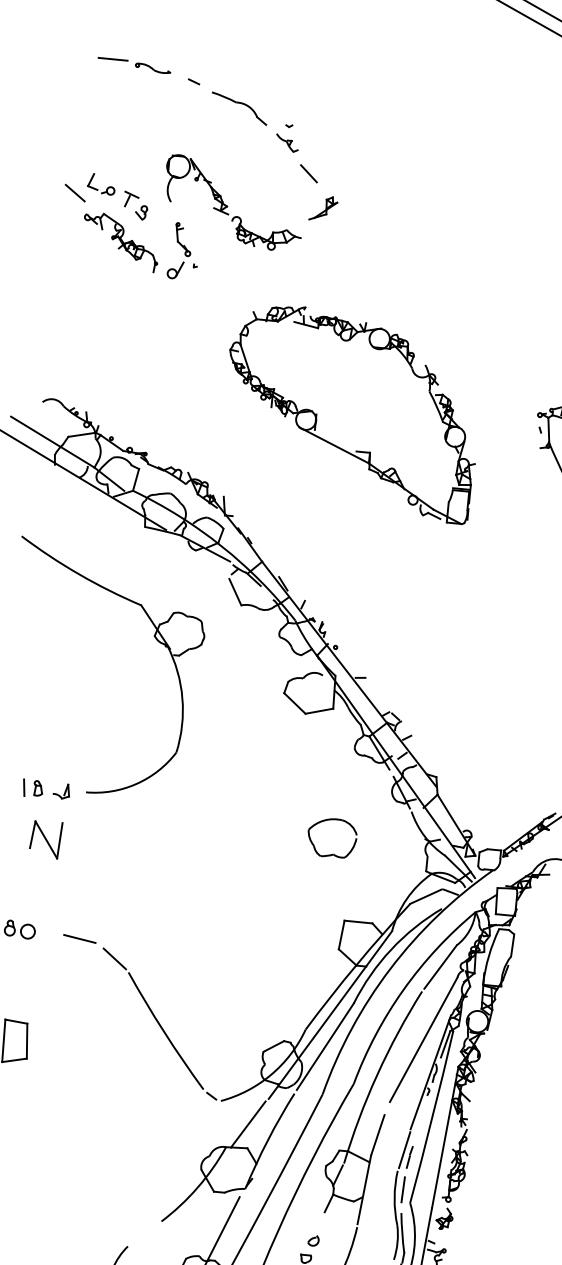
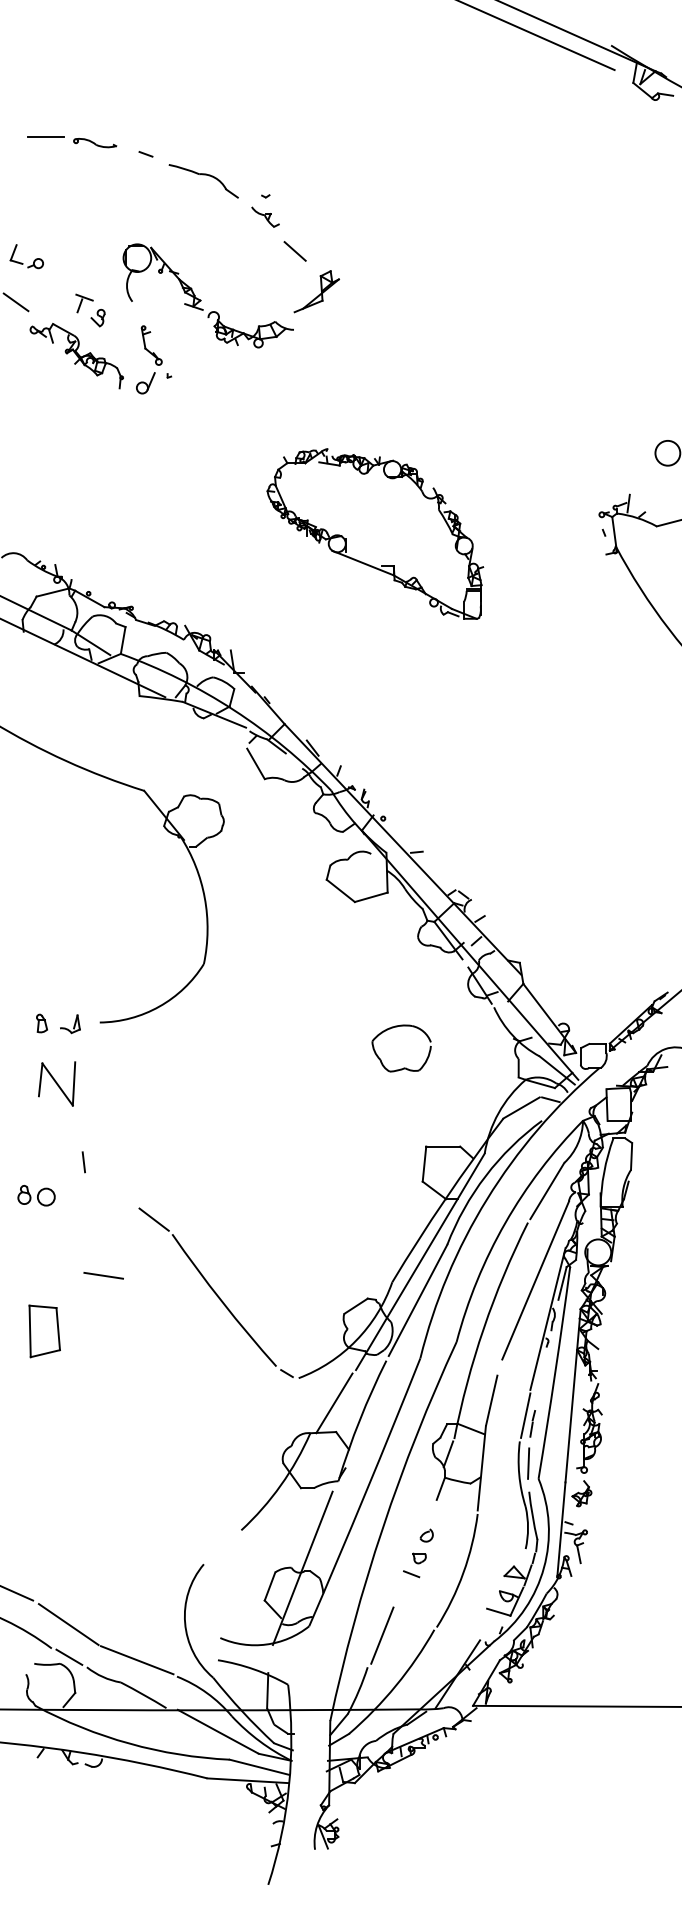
part: (98, 189) -> (23, 263), moved
part: (323, 208) -> (316, 291), size x1.4
part: (352, 412) -> (375, 533), size x0.7
line: (23, 787) -> (83, 1162), moved
line: (79, 938) -> (103, 1275), moved

